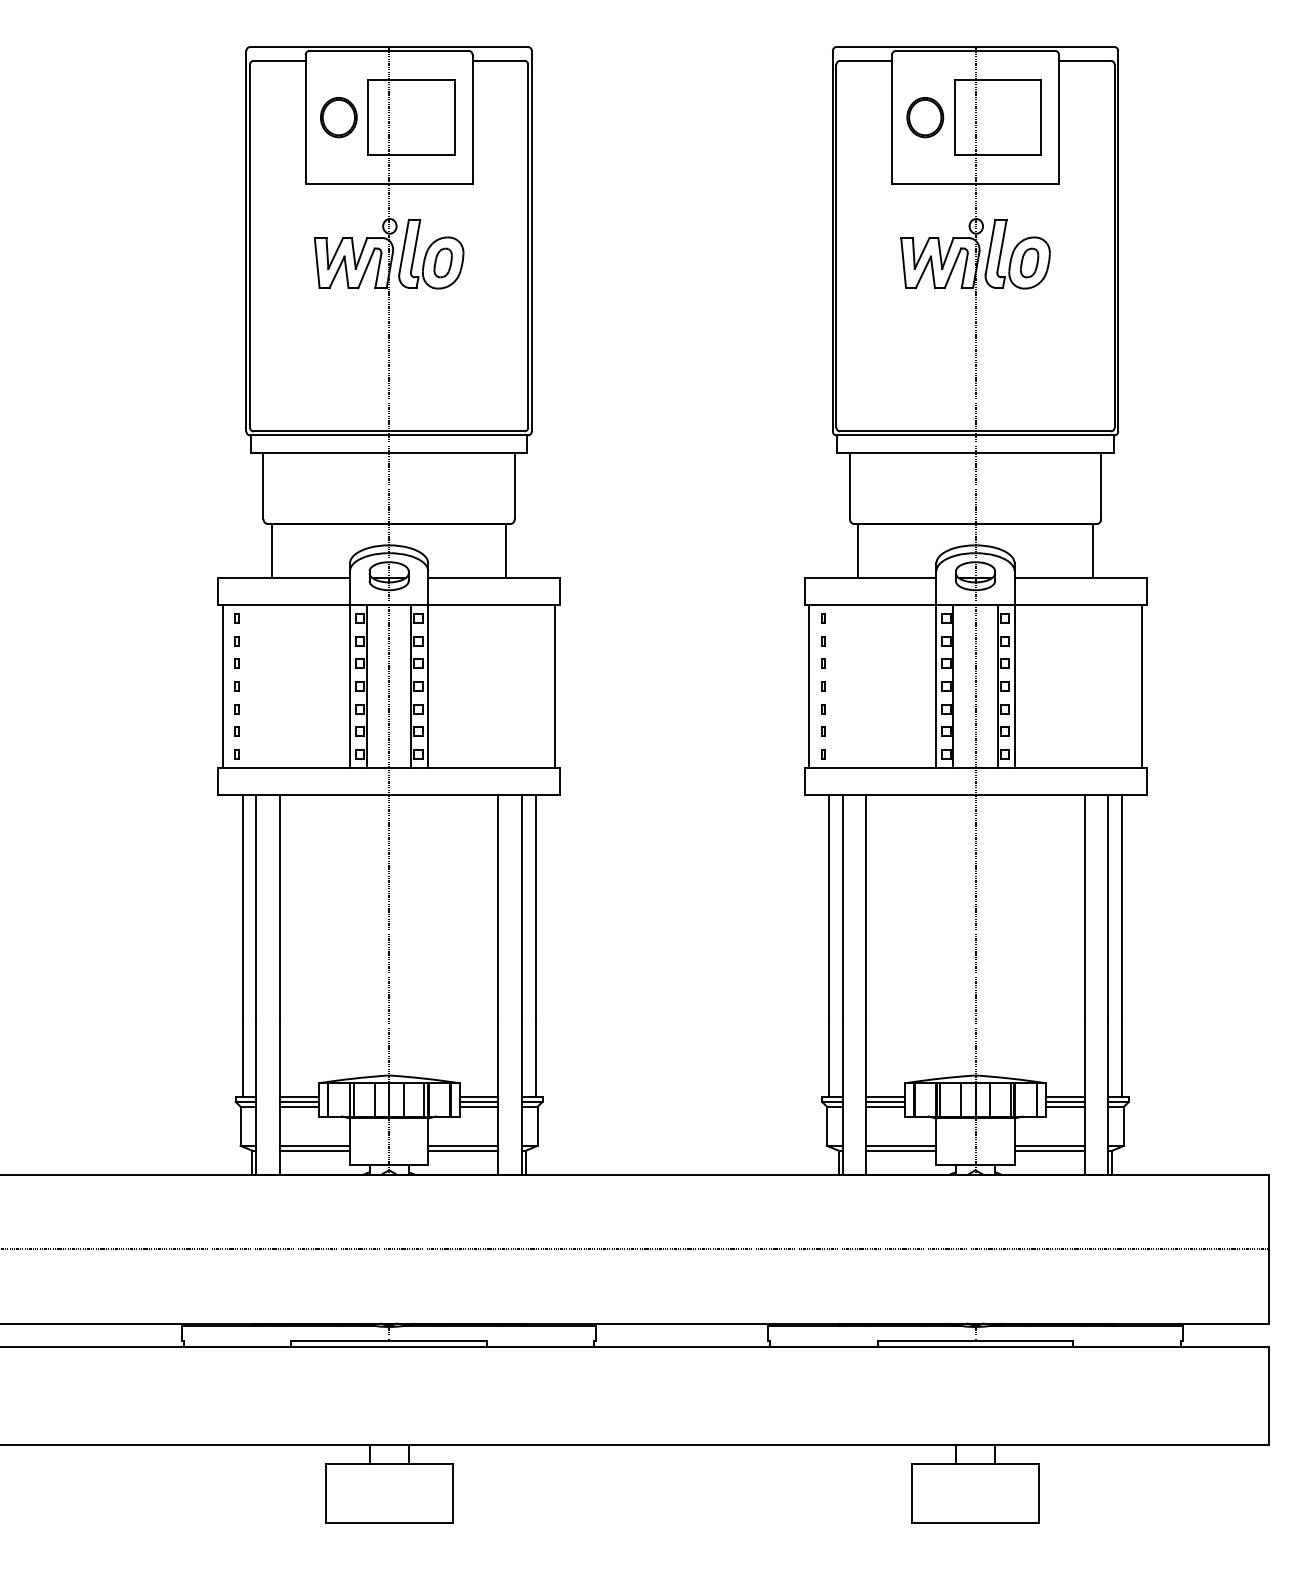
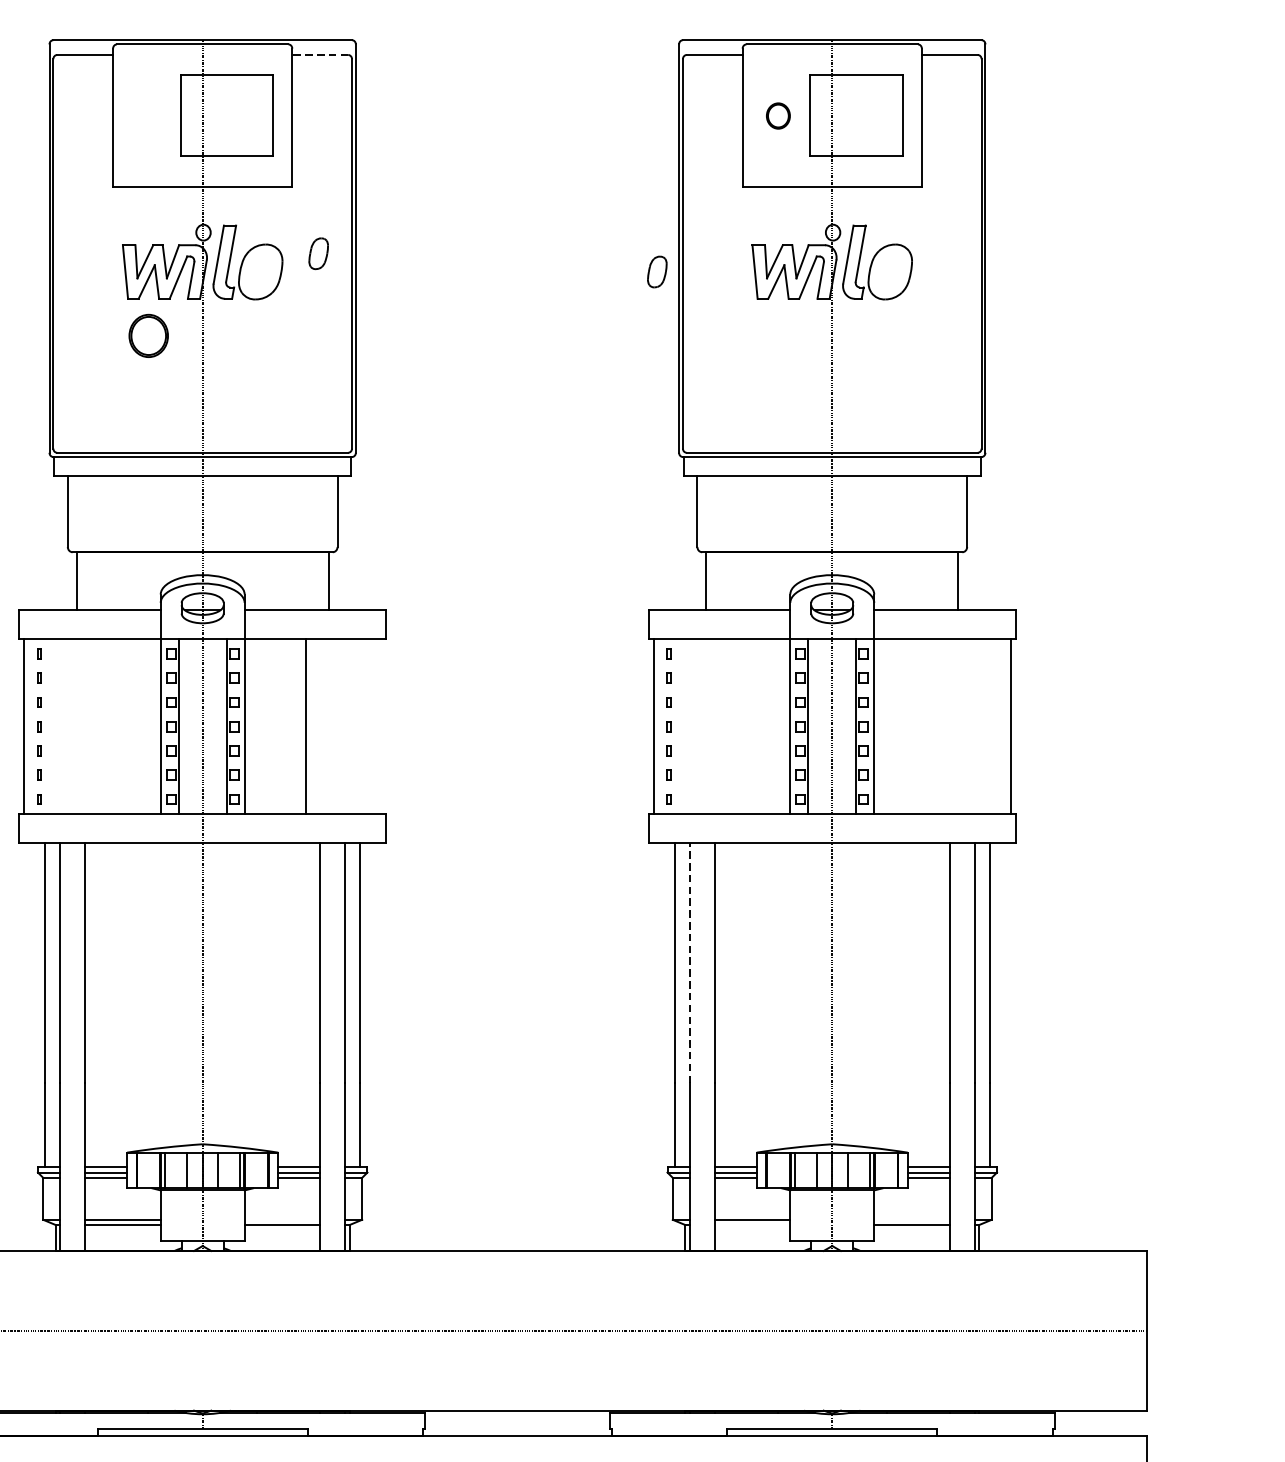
line: (498, 60) -> (320, 54), solid -> dashed
part: (338, 117) -> (148, 335), moved
part: (925, 117) -> (778, 115), size x0.6
part: (442, 262) -> (317, 253), moved
part: (1029, 262) -> (657, 271), moved
line: (555, 686) -> (306, 726), moved
line: (842, 906) -> (689, 962), solid -> dashed
line: (463, 1145) -> (282, 1219), removed
line: (1049, 1145) -> (911, 1219), removed
line: (901, 1150) -> (752, 1224), removed

